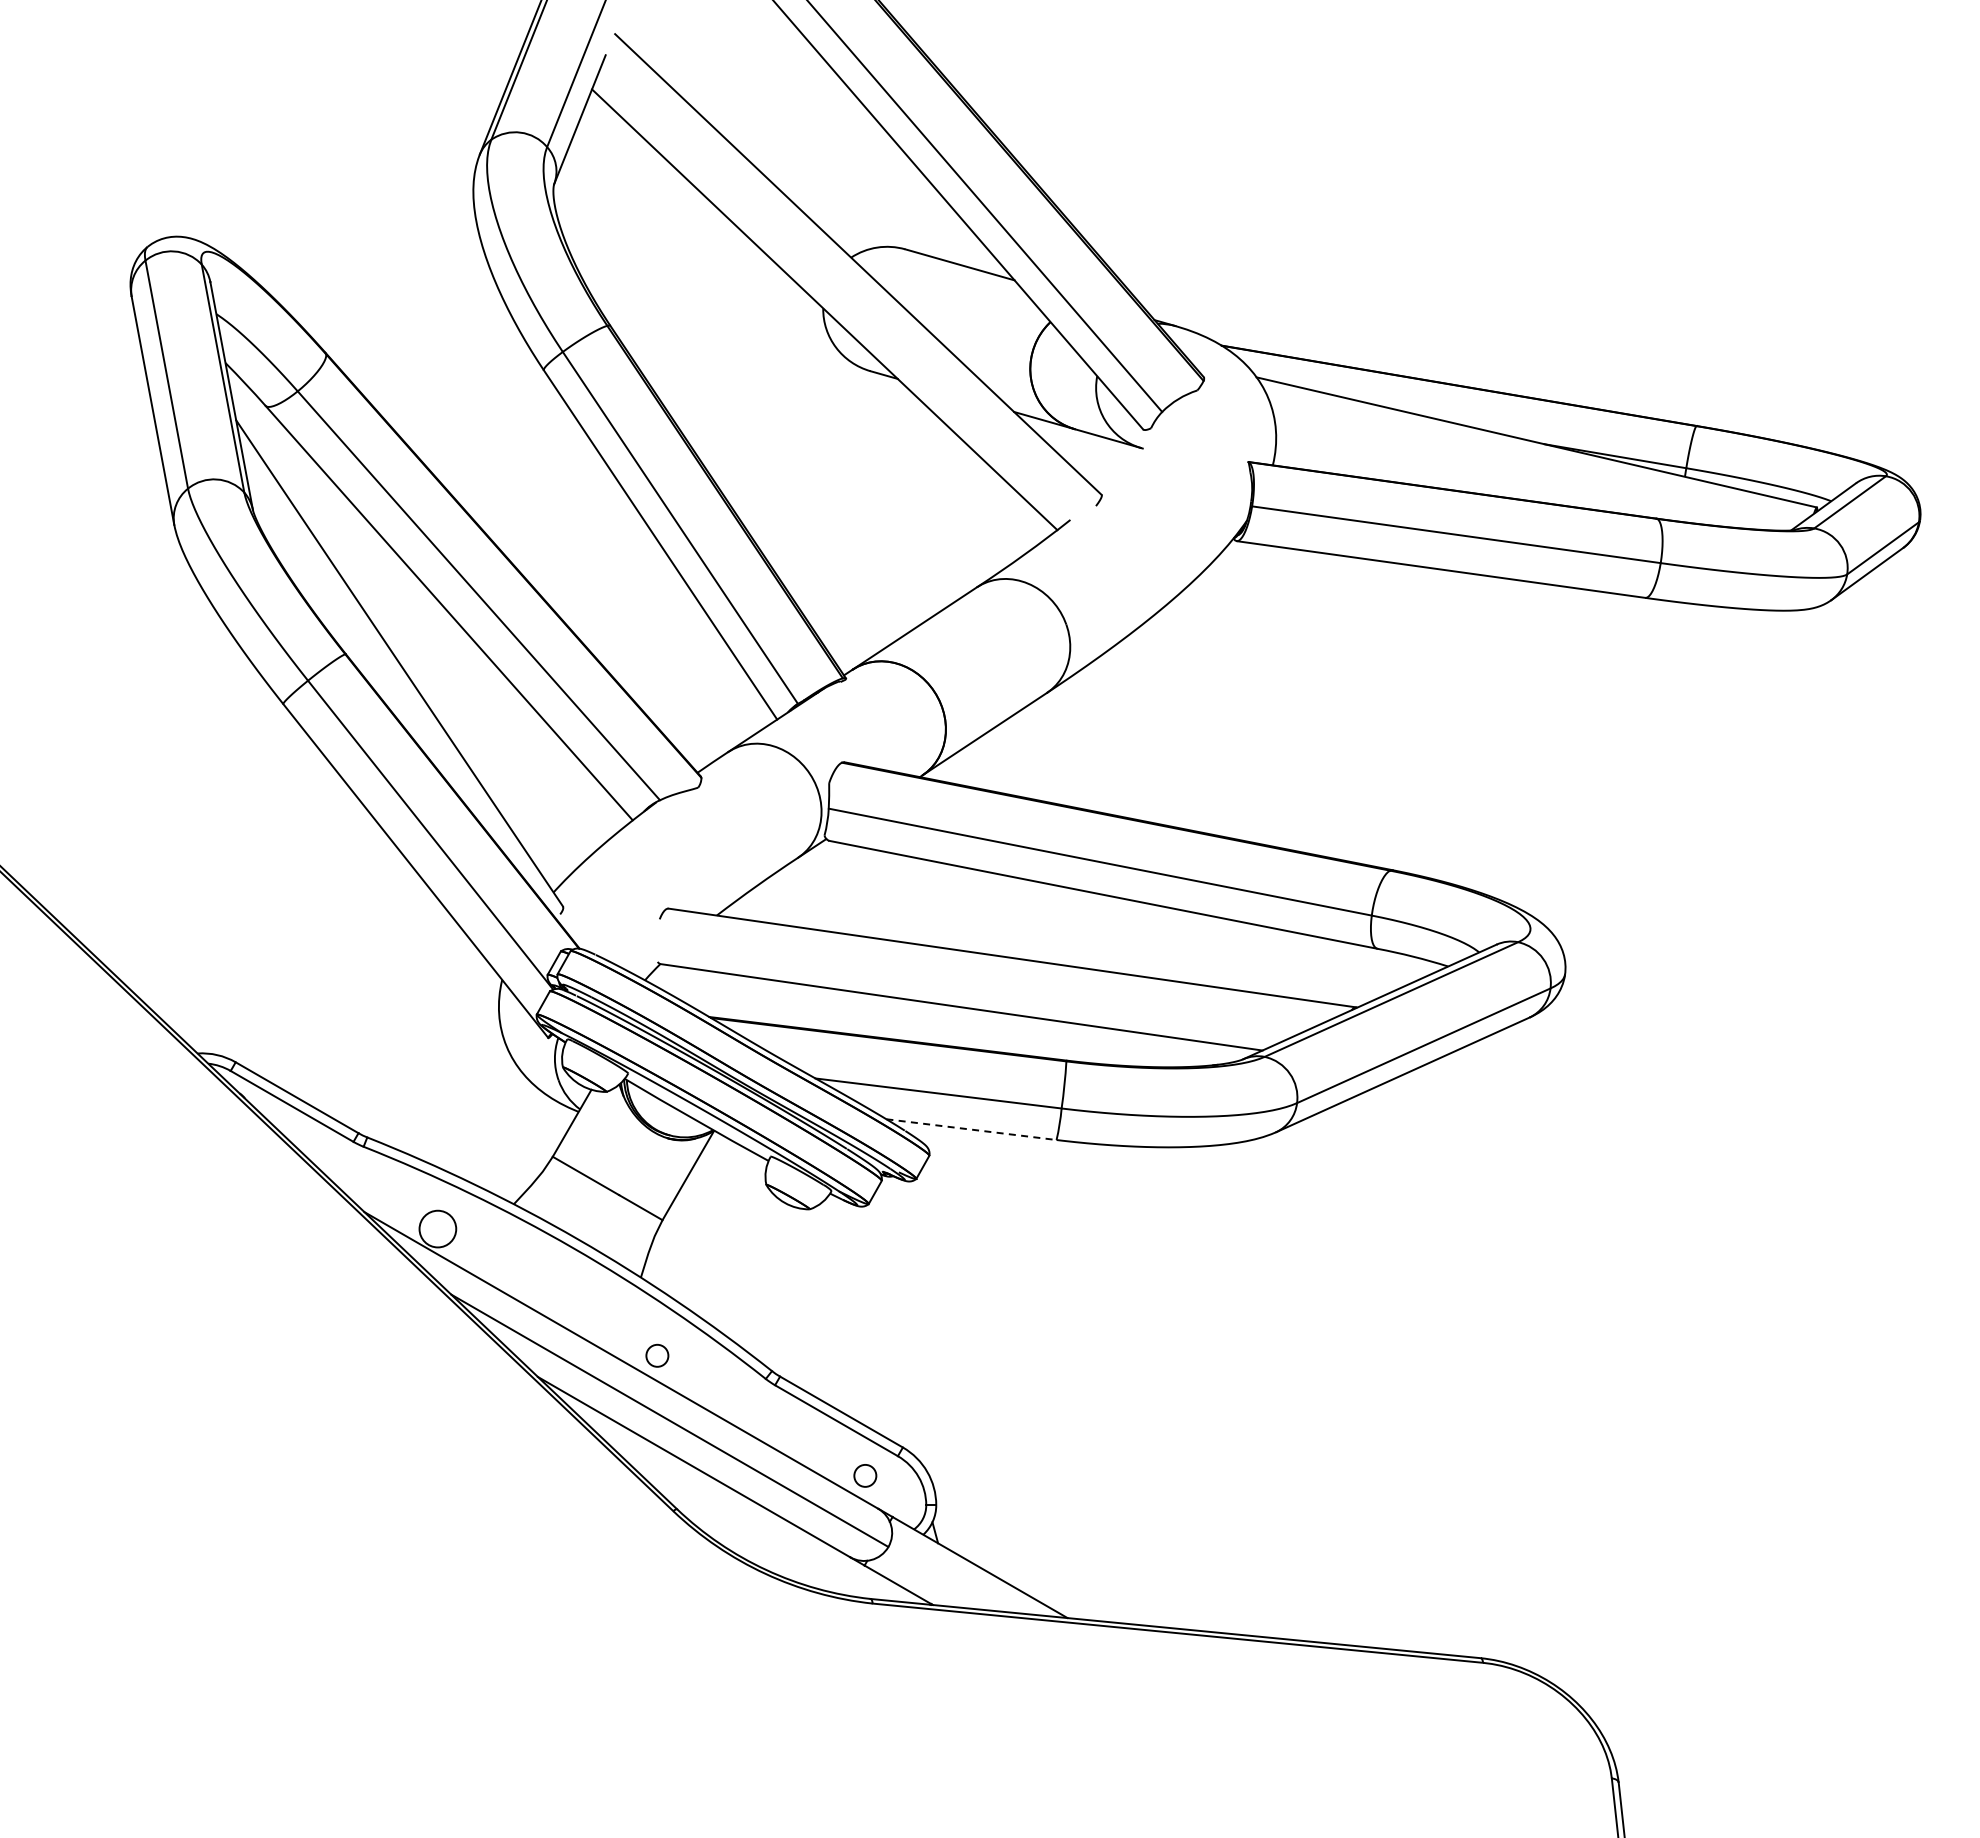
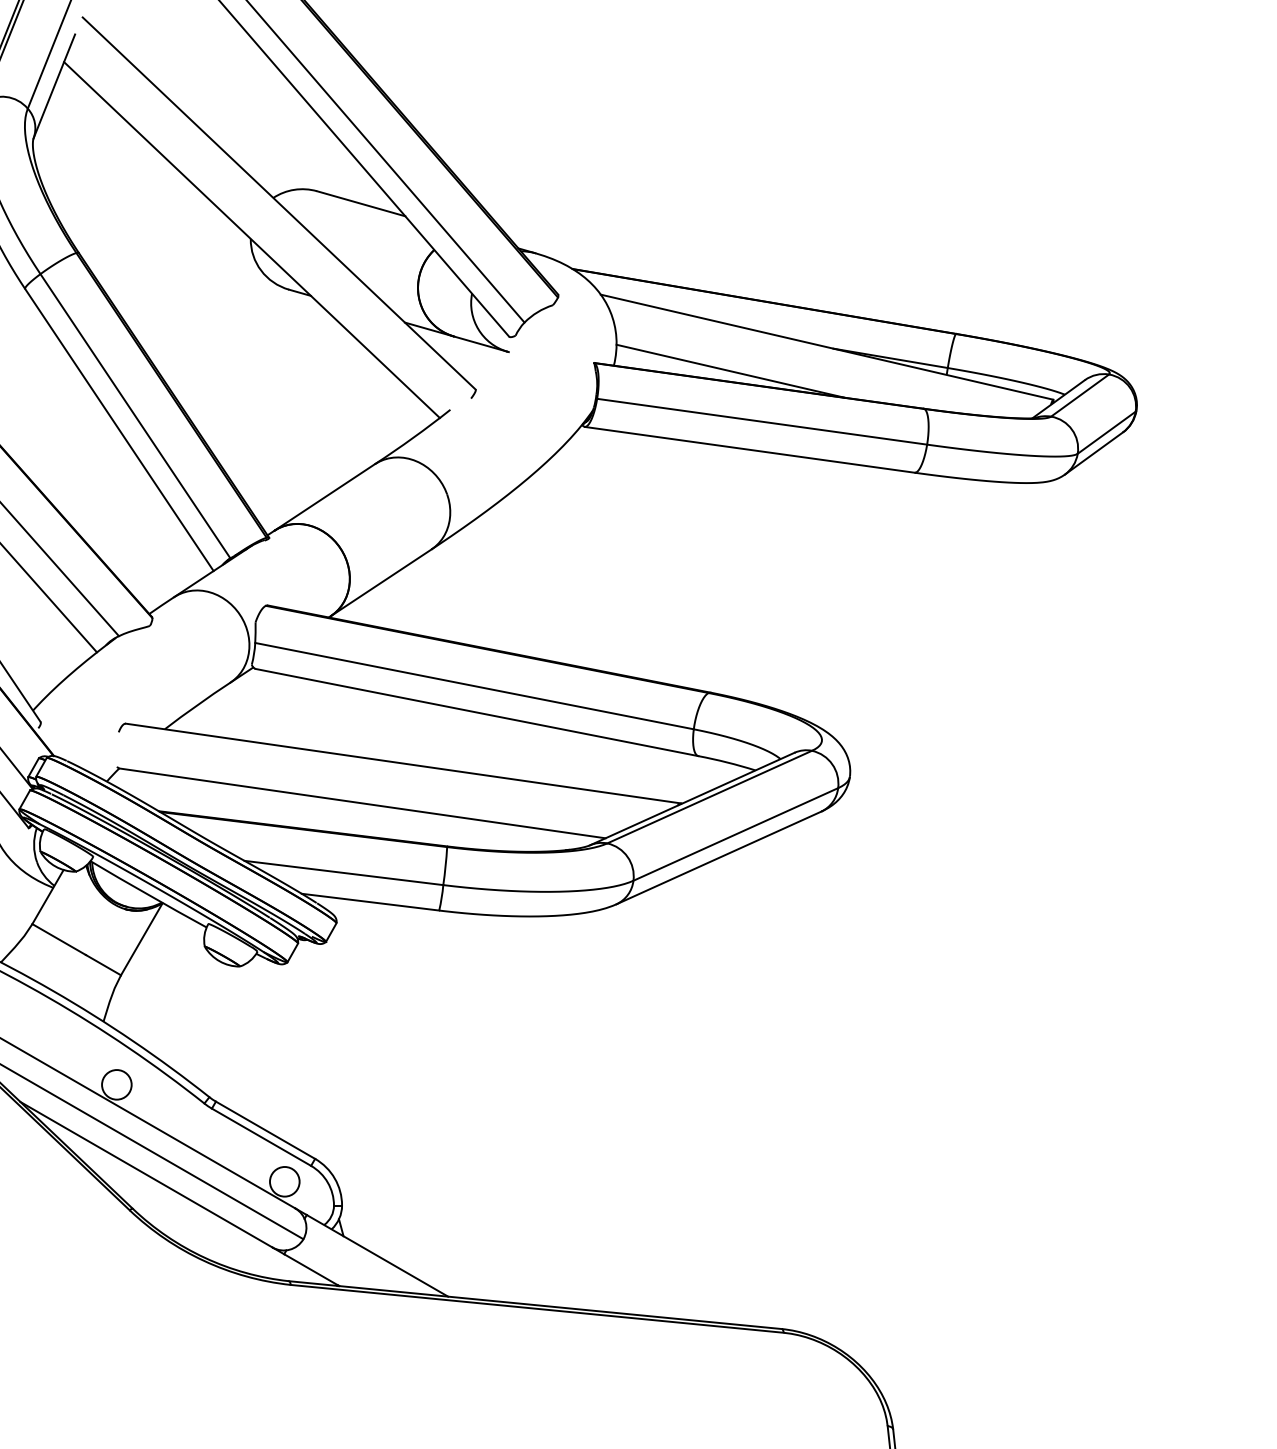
line: (1417, 472) -> (730, 371), added
line: (971, 1129) -> (370, 902), dashed -> solid
circle: (657, 1355) -> (116, 1084), size x1.67
circle: (865, 1475) -> (284, 1181), size x1.67

